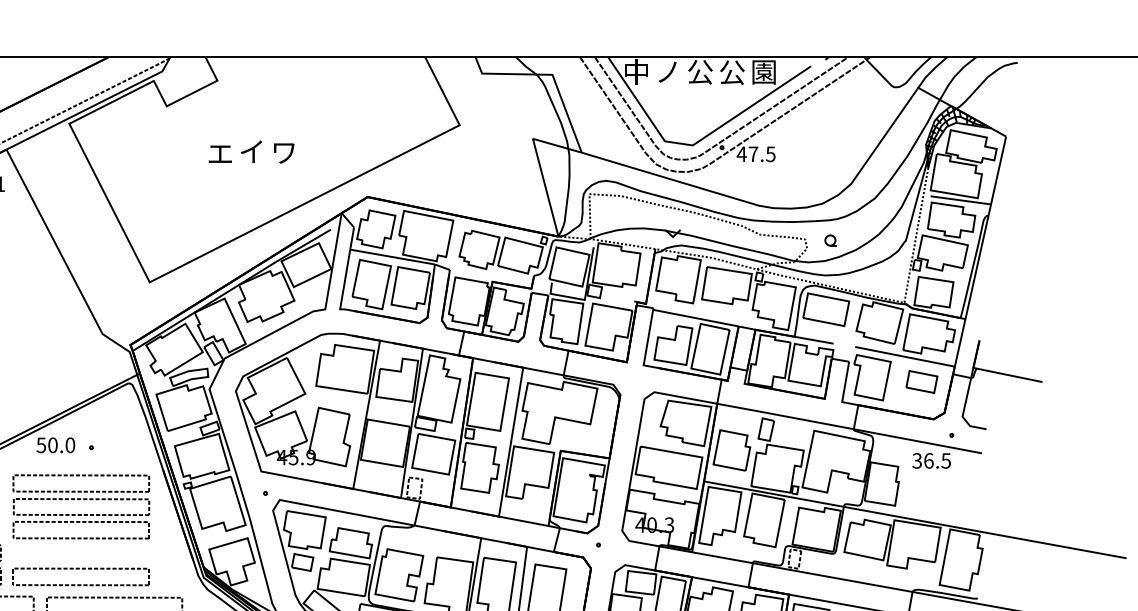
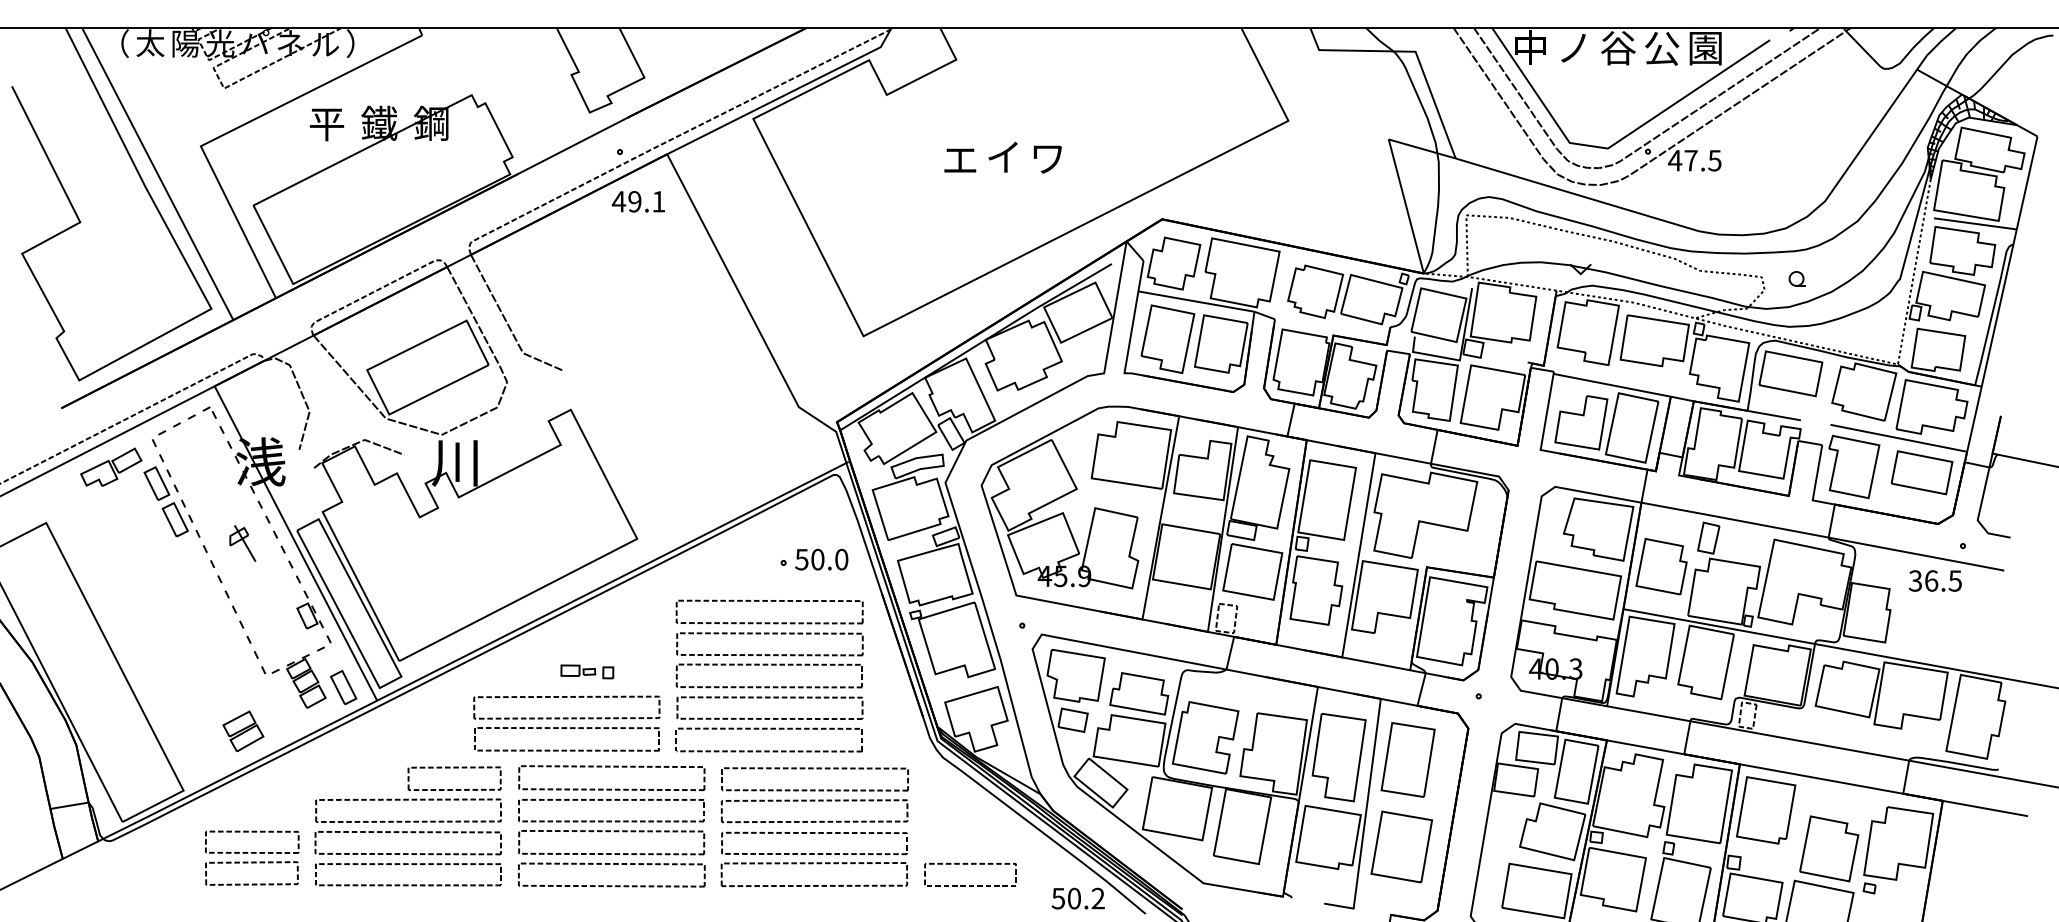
text: (700, 72) -> (1618, 48), 公 -> 谷
part: (921, 381) -> (1921, 472), size x1.43
text: (55, 445) -> (821, 559), moved
part: (81, 546) -> (769, 698), added

